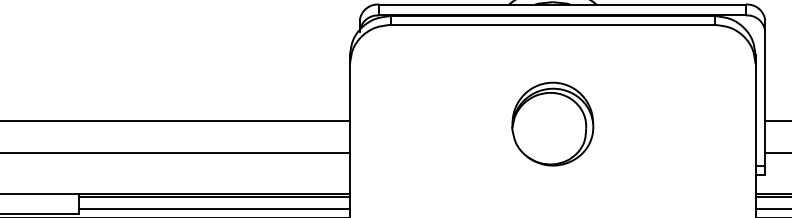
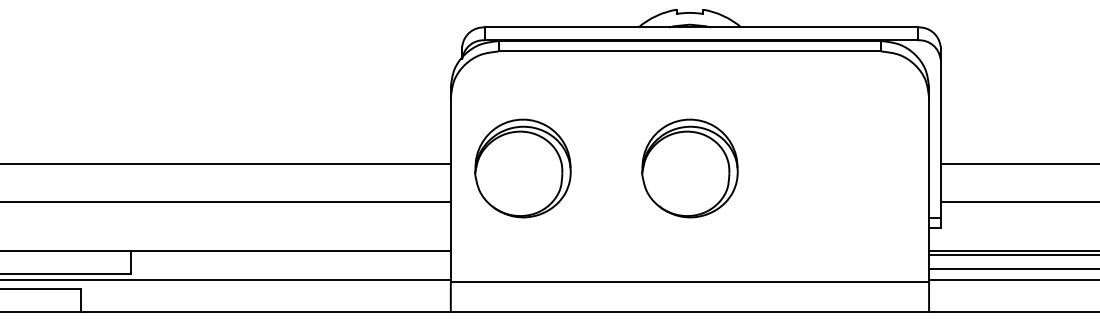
part: (410, 124) -> (522, 168), added
line: (214, 197) -> (290, 254), removed
line: (214, 208) -> (290, 268), removed

